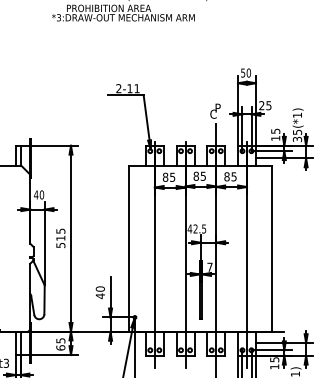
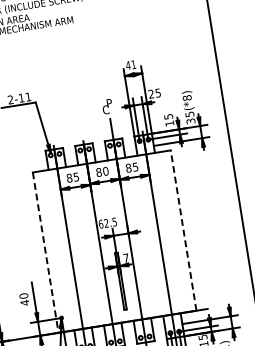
text: (245, 72) -> (130, 64), 50 -> 41
text: (297, 115) -> (187, 98), 35(*1) -> 35(*8)
text: (203, 175) -> (105, 170), 85 -> 80
text: (189, 228) -> (100, 223), 42.5 -> 62.5
line: (272, 248) -> (183, 230), solid -> dashed
line: (129, 249) -> (45, 253), solid -> dashed

